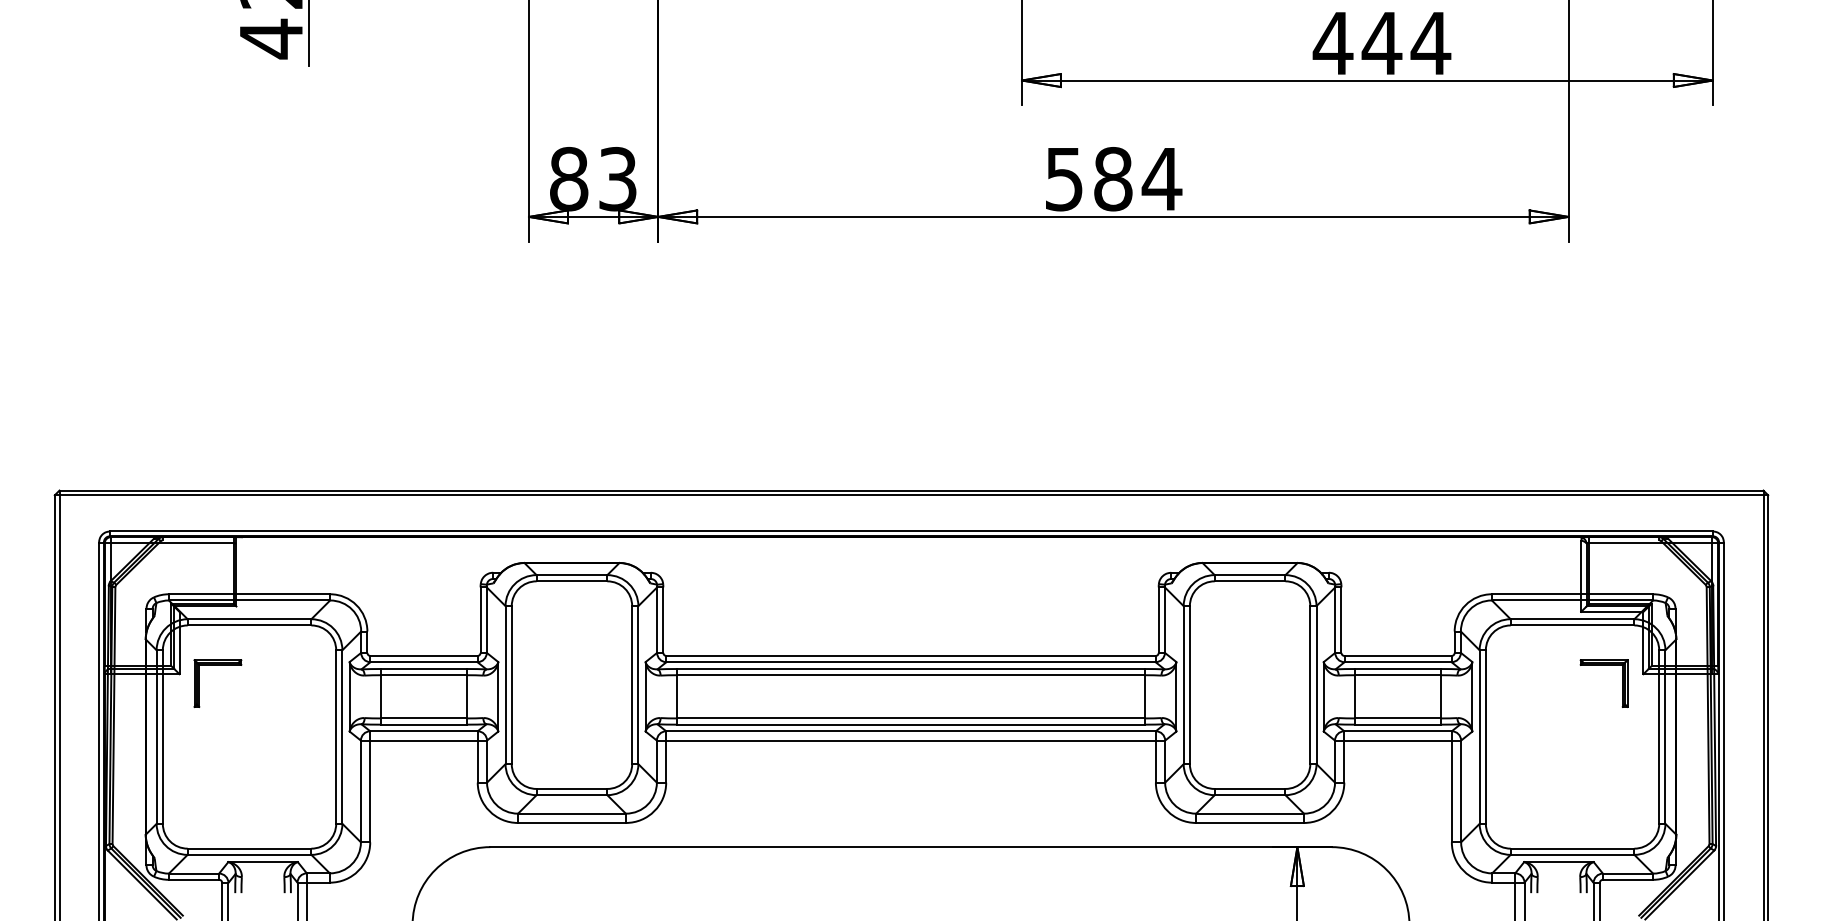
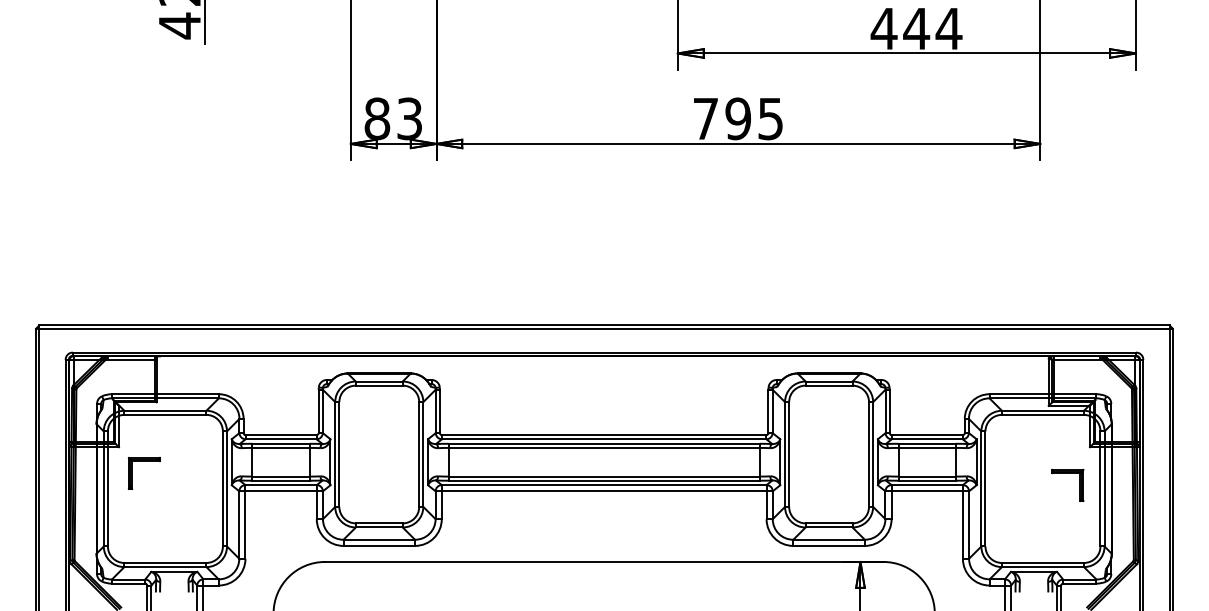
text: (1113, 178) -> (738, 118), 584 -> 795
part: (218, 665) -> (144, 461), moved
part: (1603, 665) -> (1067, 473), moved

